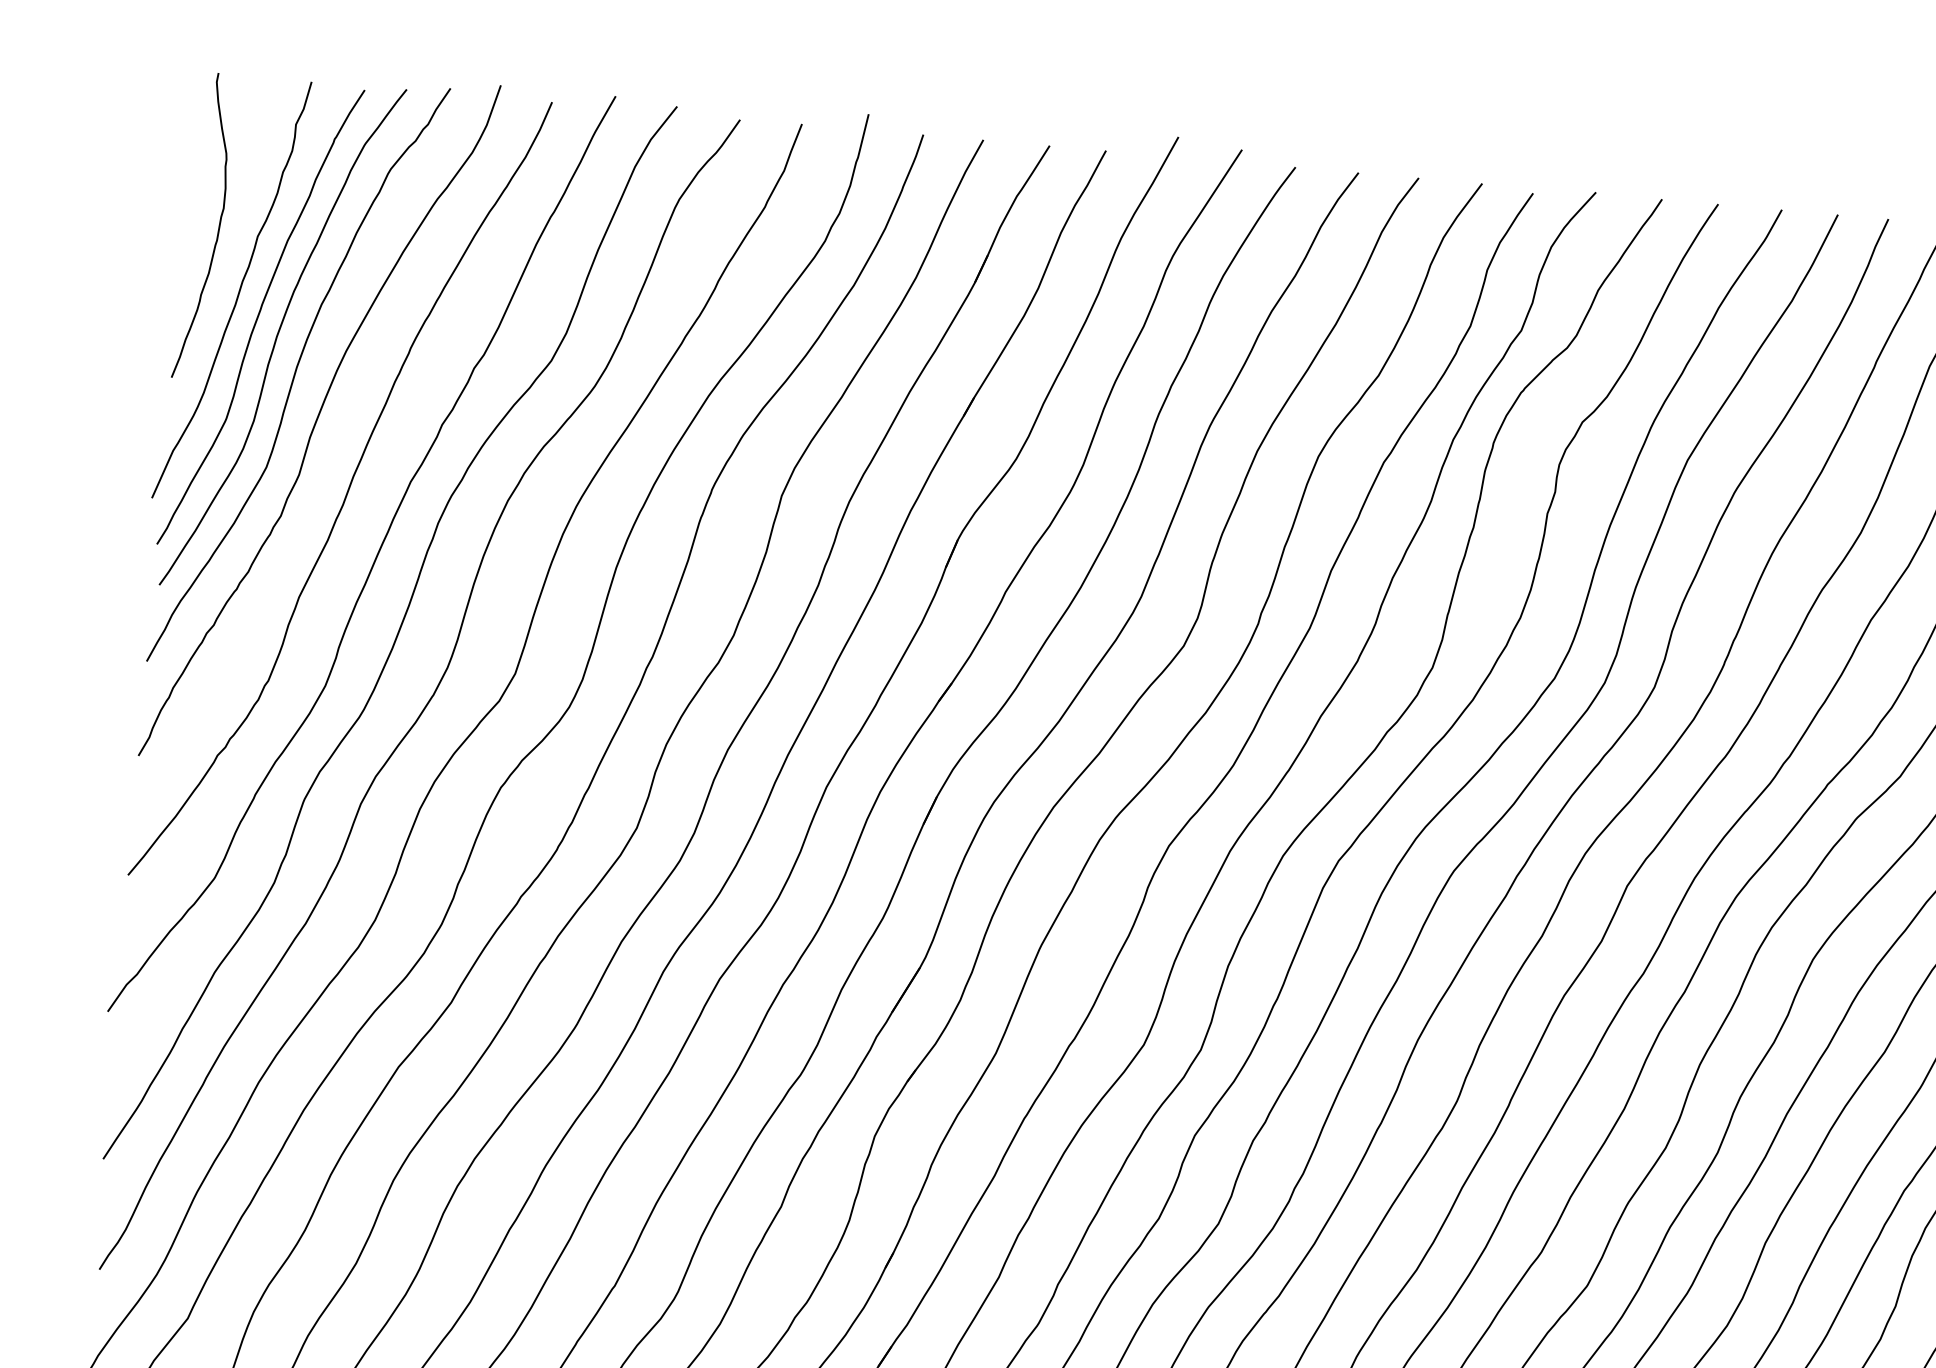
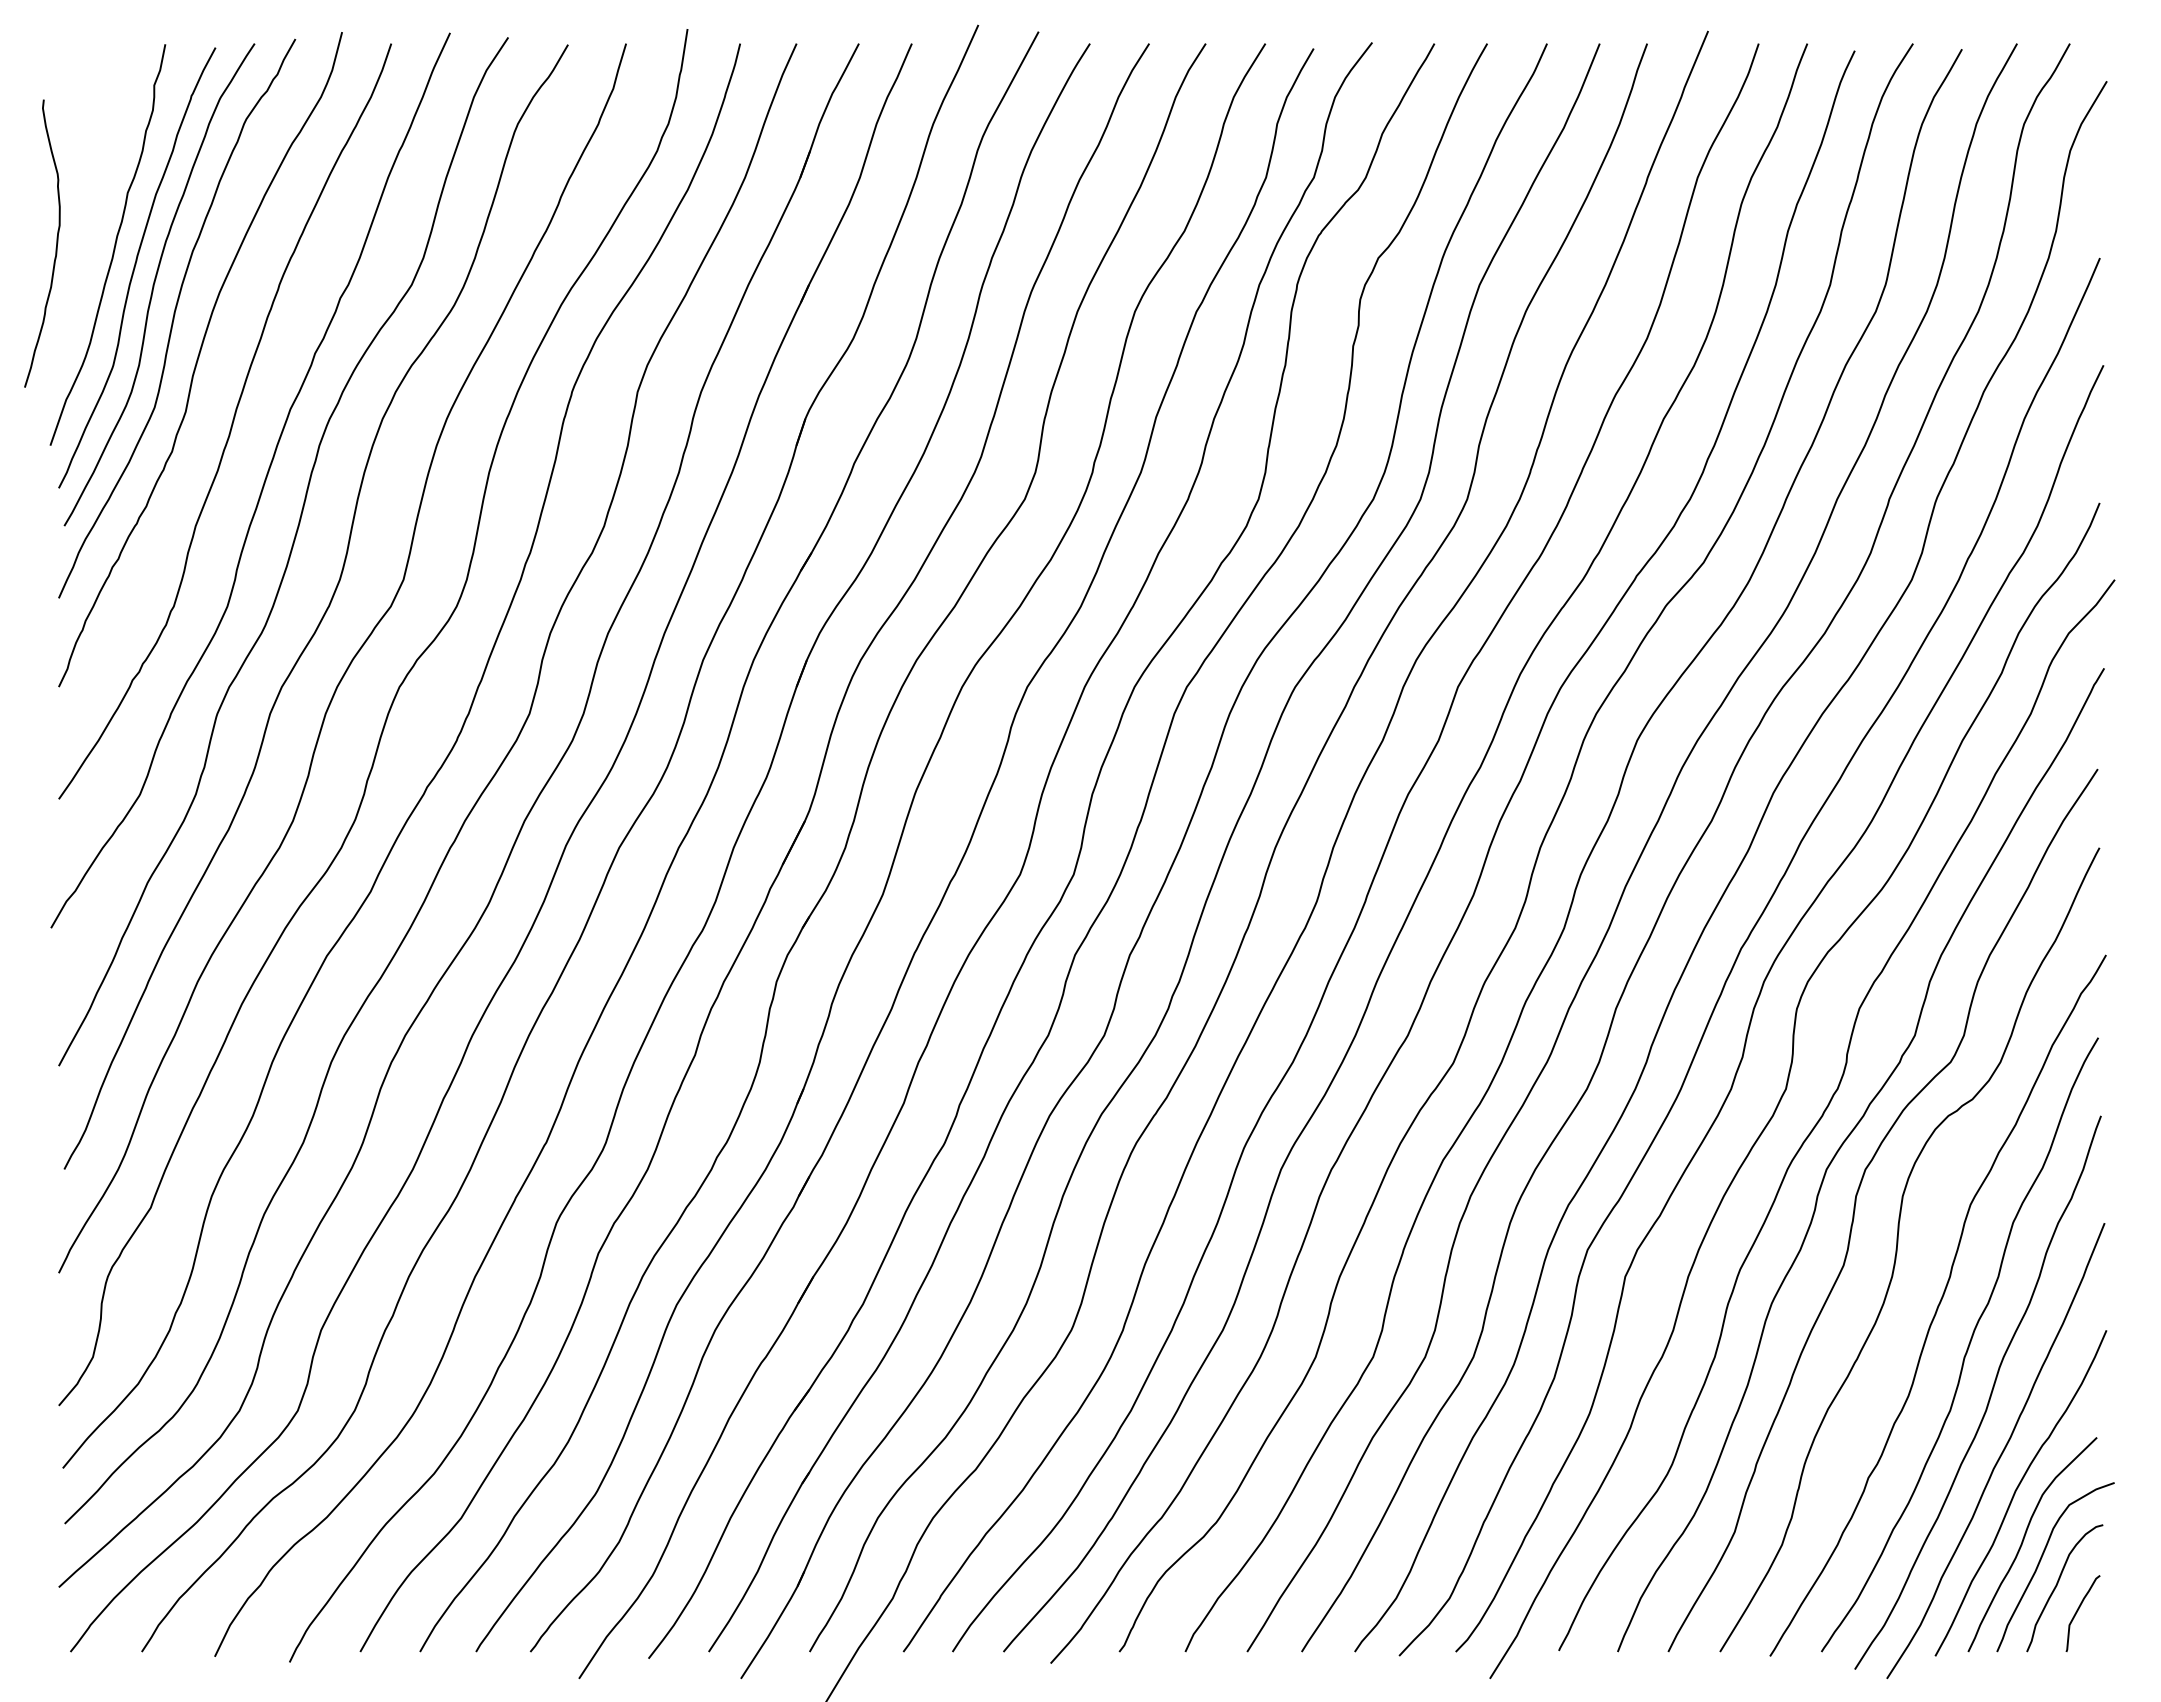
curve: (217, 231) -> (55, 247), moved

